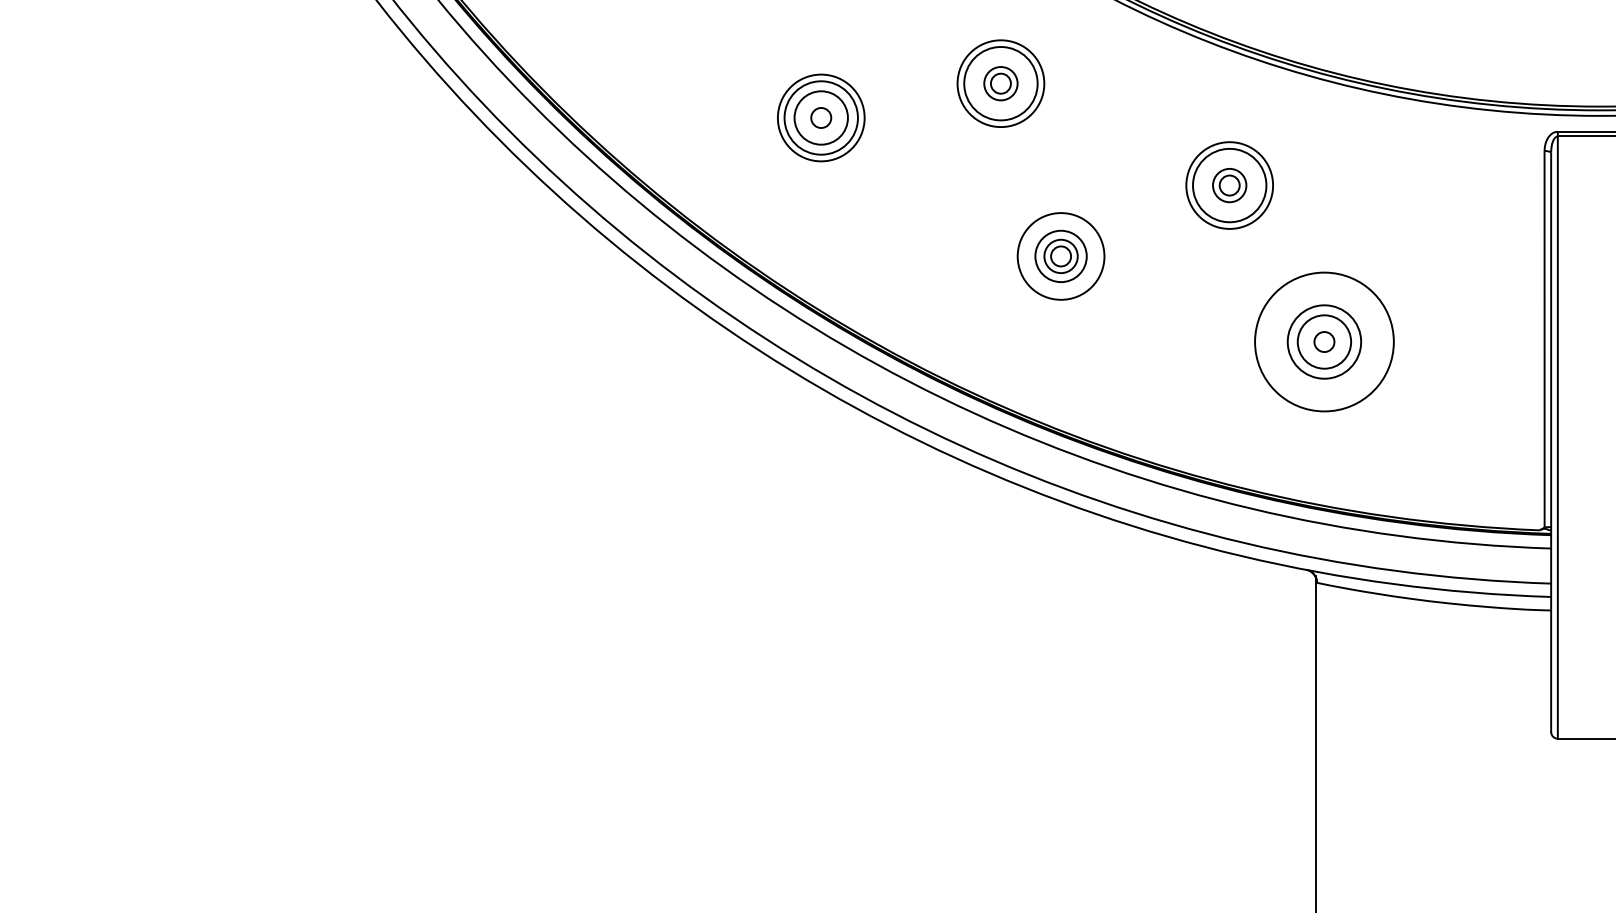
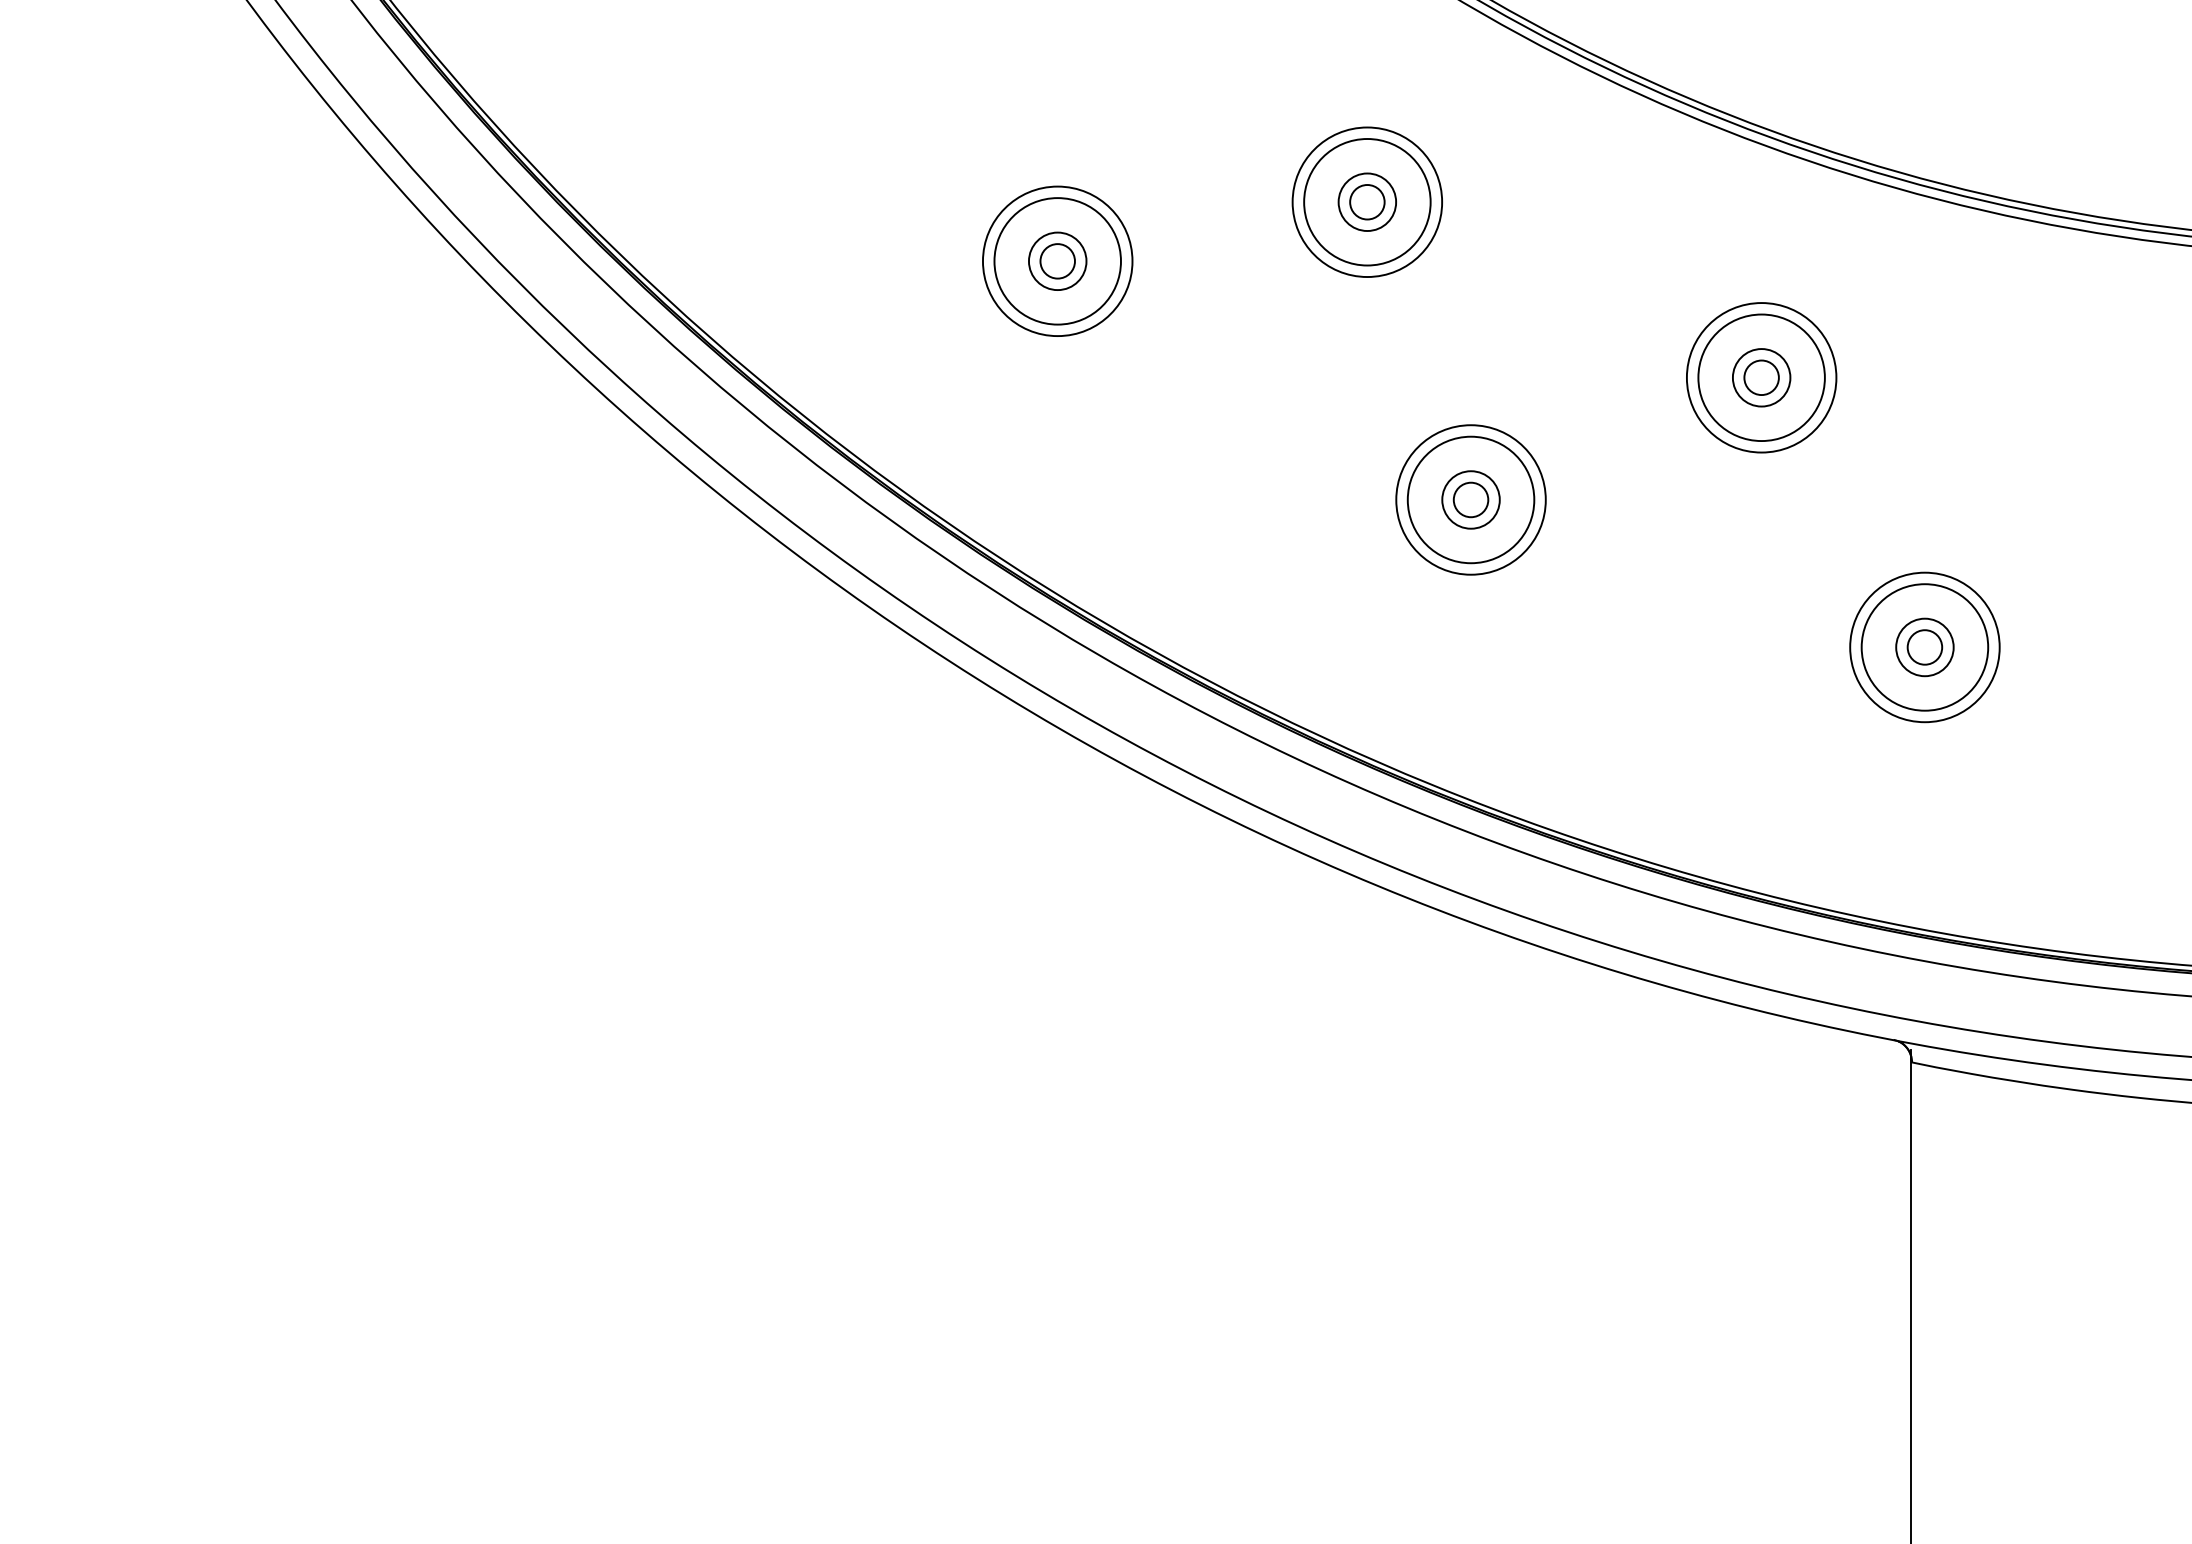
circle: (820, 117) -> (1056, 260), size x0.62
circle: (1060, 256) -> (1470, 500), size x1.43
circle: (1324, 341) -> (1925, 646), size x0.62
circle: (1324, 341) -> (1925, 646), size x0.62

